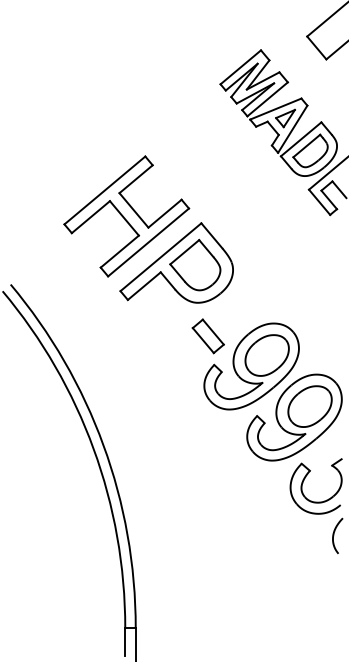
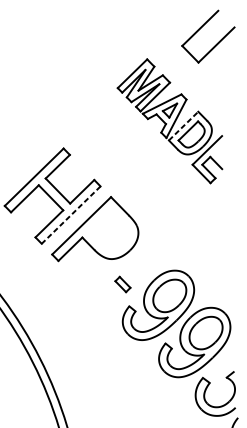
line: (301, 139) -> (183, 126), solid -> dashed
line: (148, 242) -> (71, 215), solid -> dashed
part: (195, 264) -> (108, 229), removed
part: (207, 336) -> (122, 284), size x0.6

